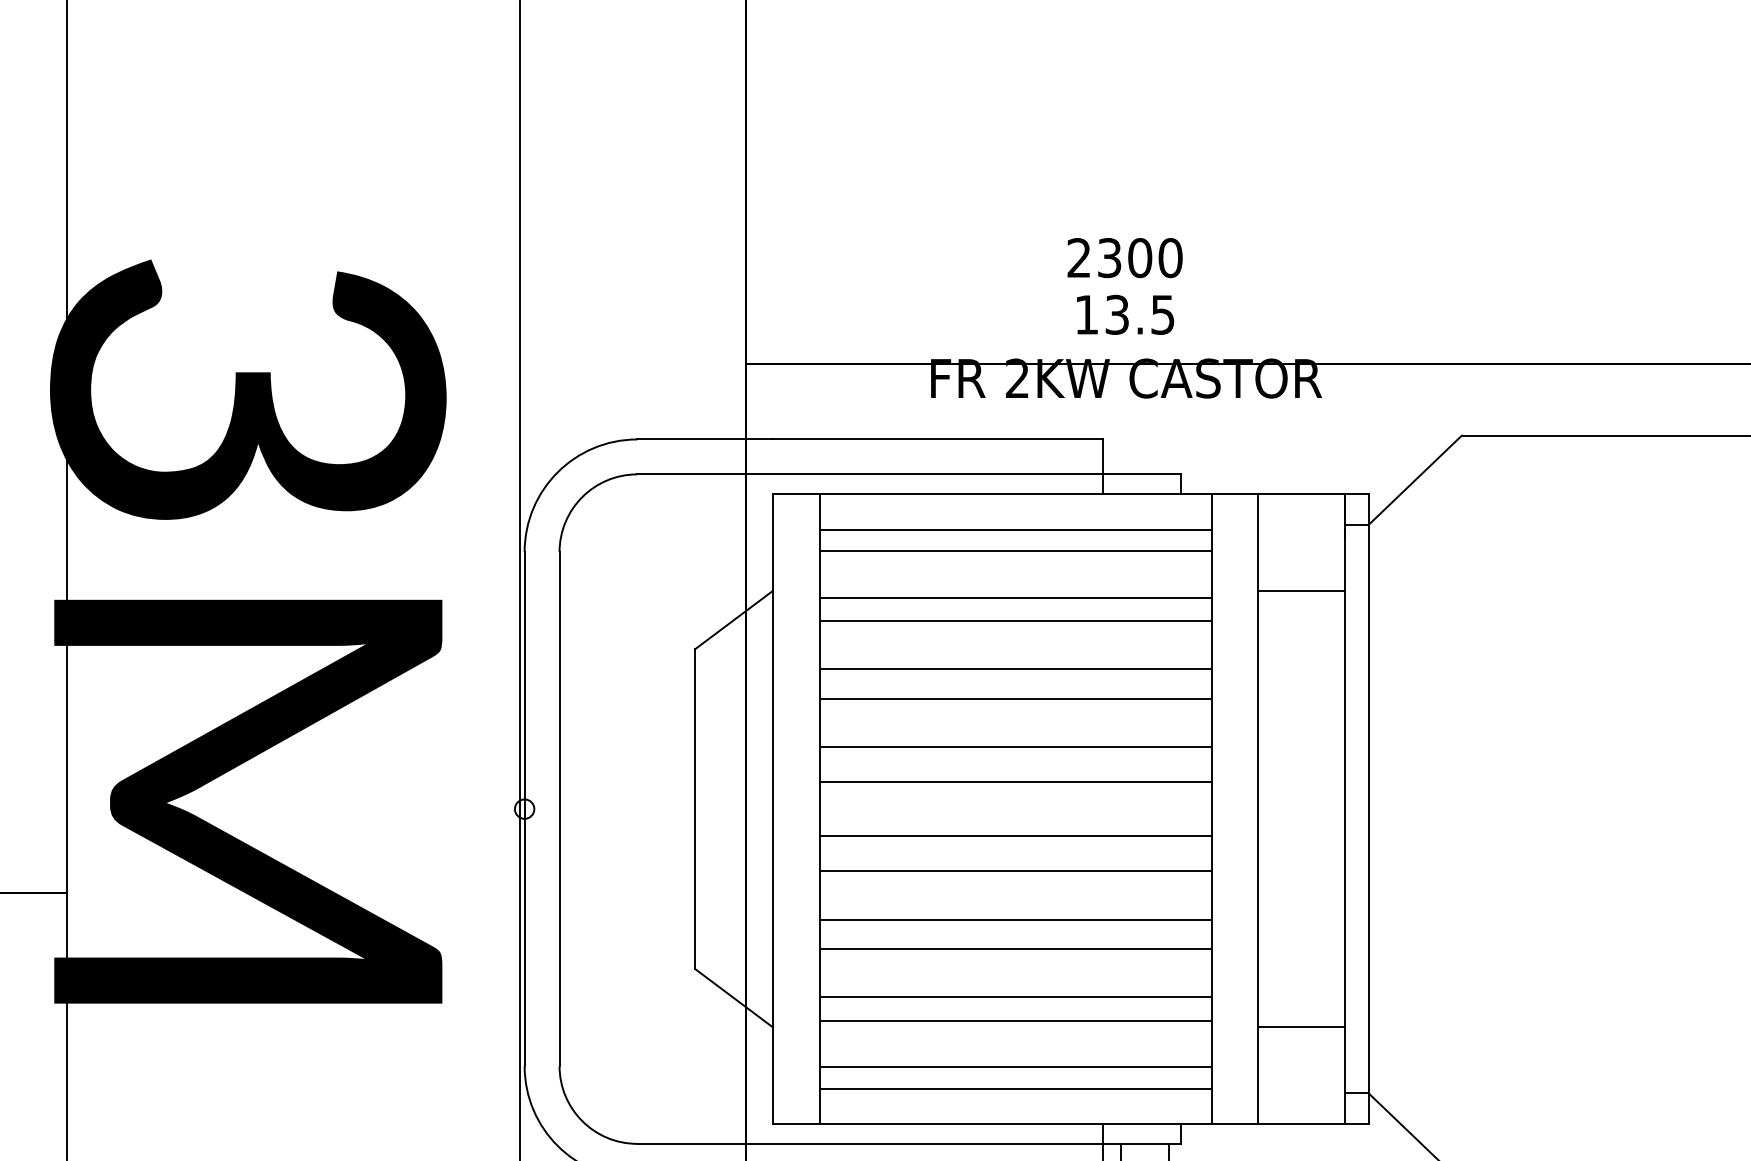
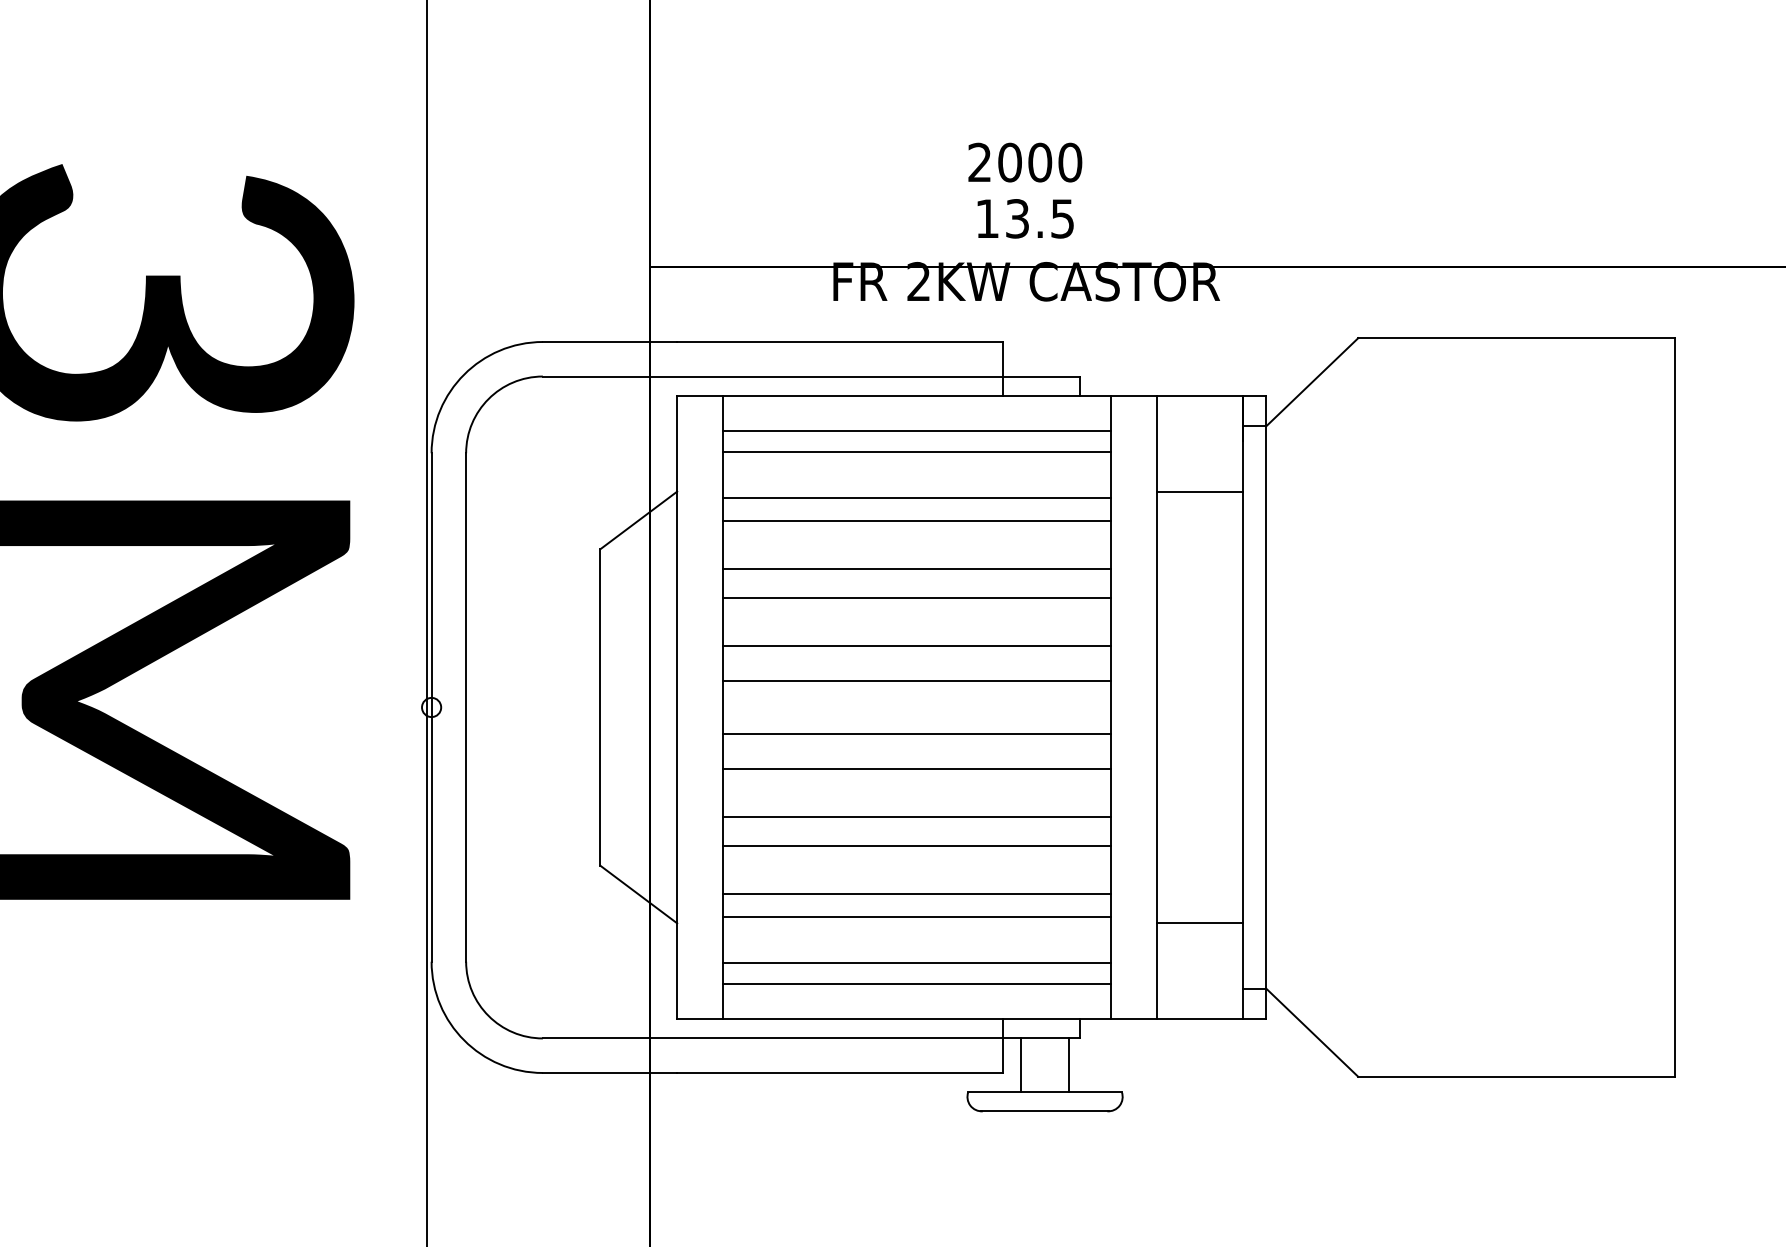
text: (1109, 257) -> (1009, 162), 2300 -> 2000

